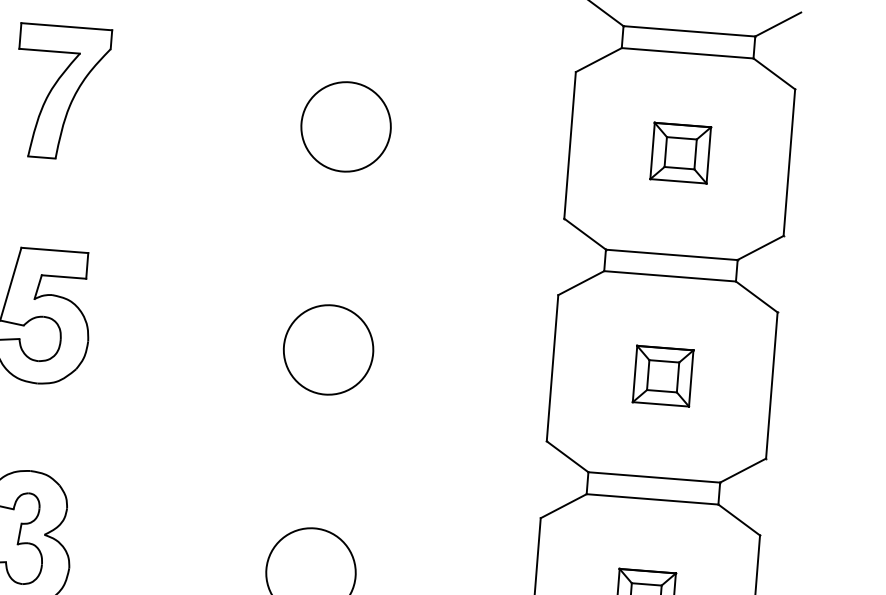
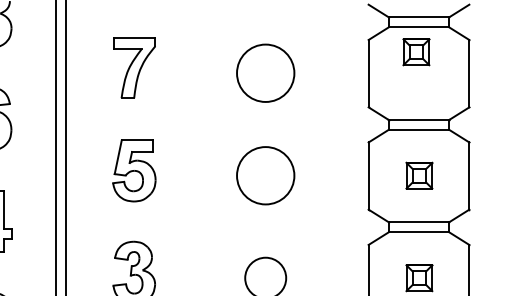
circle: (345, 125) -> (265, 72), size x1.4
part: (680, 153) -> (416, 52), moved
circle: (328, 349) -> (265, 175), size x1.4

